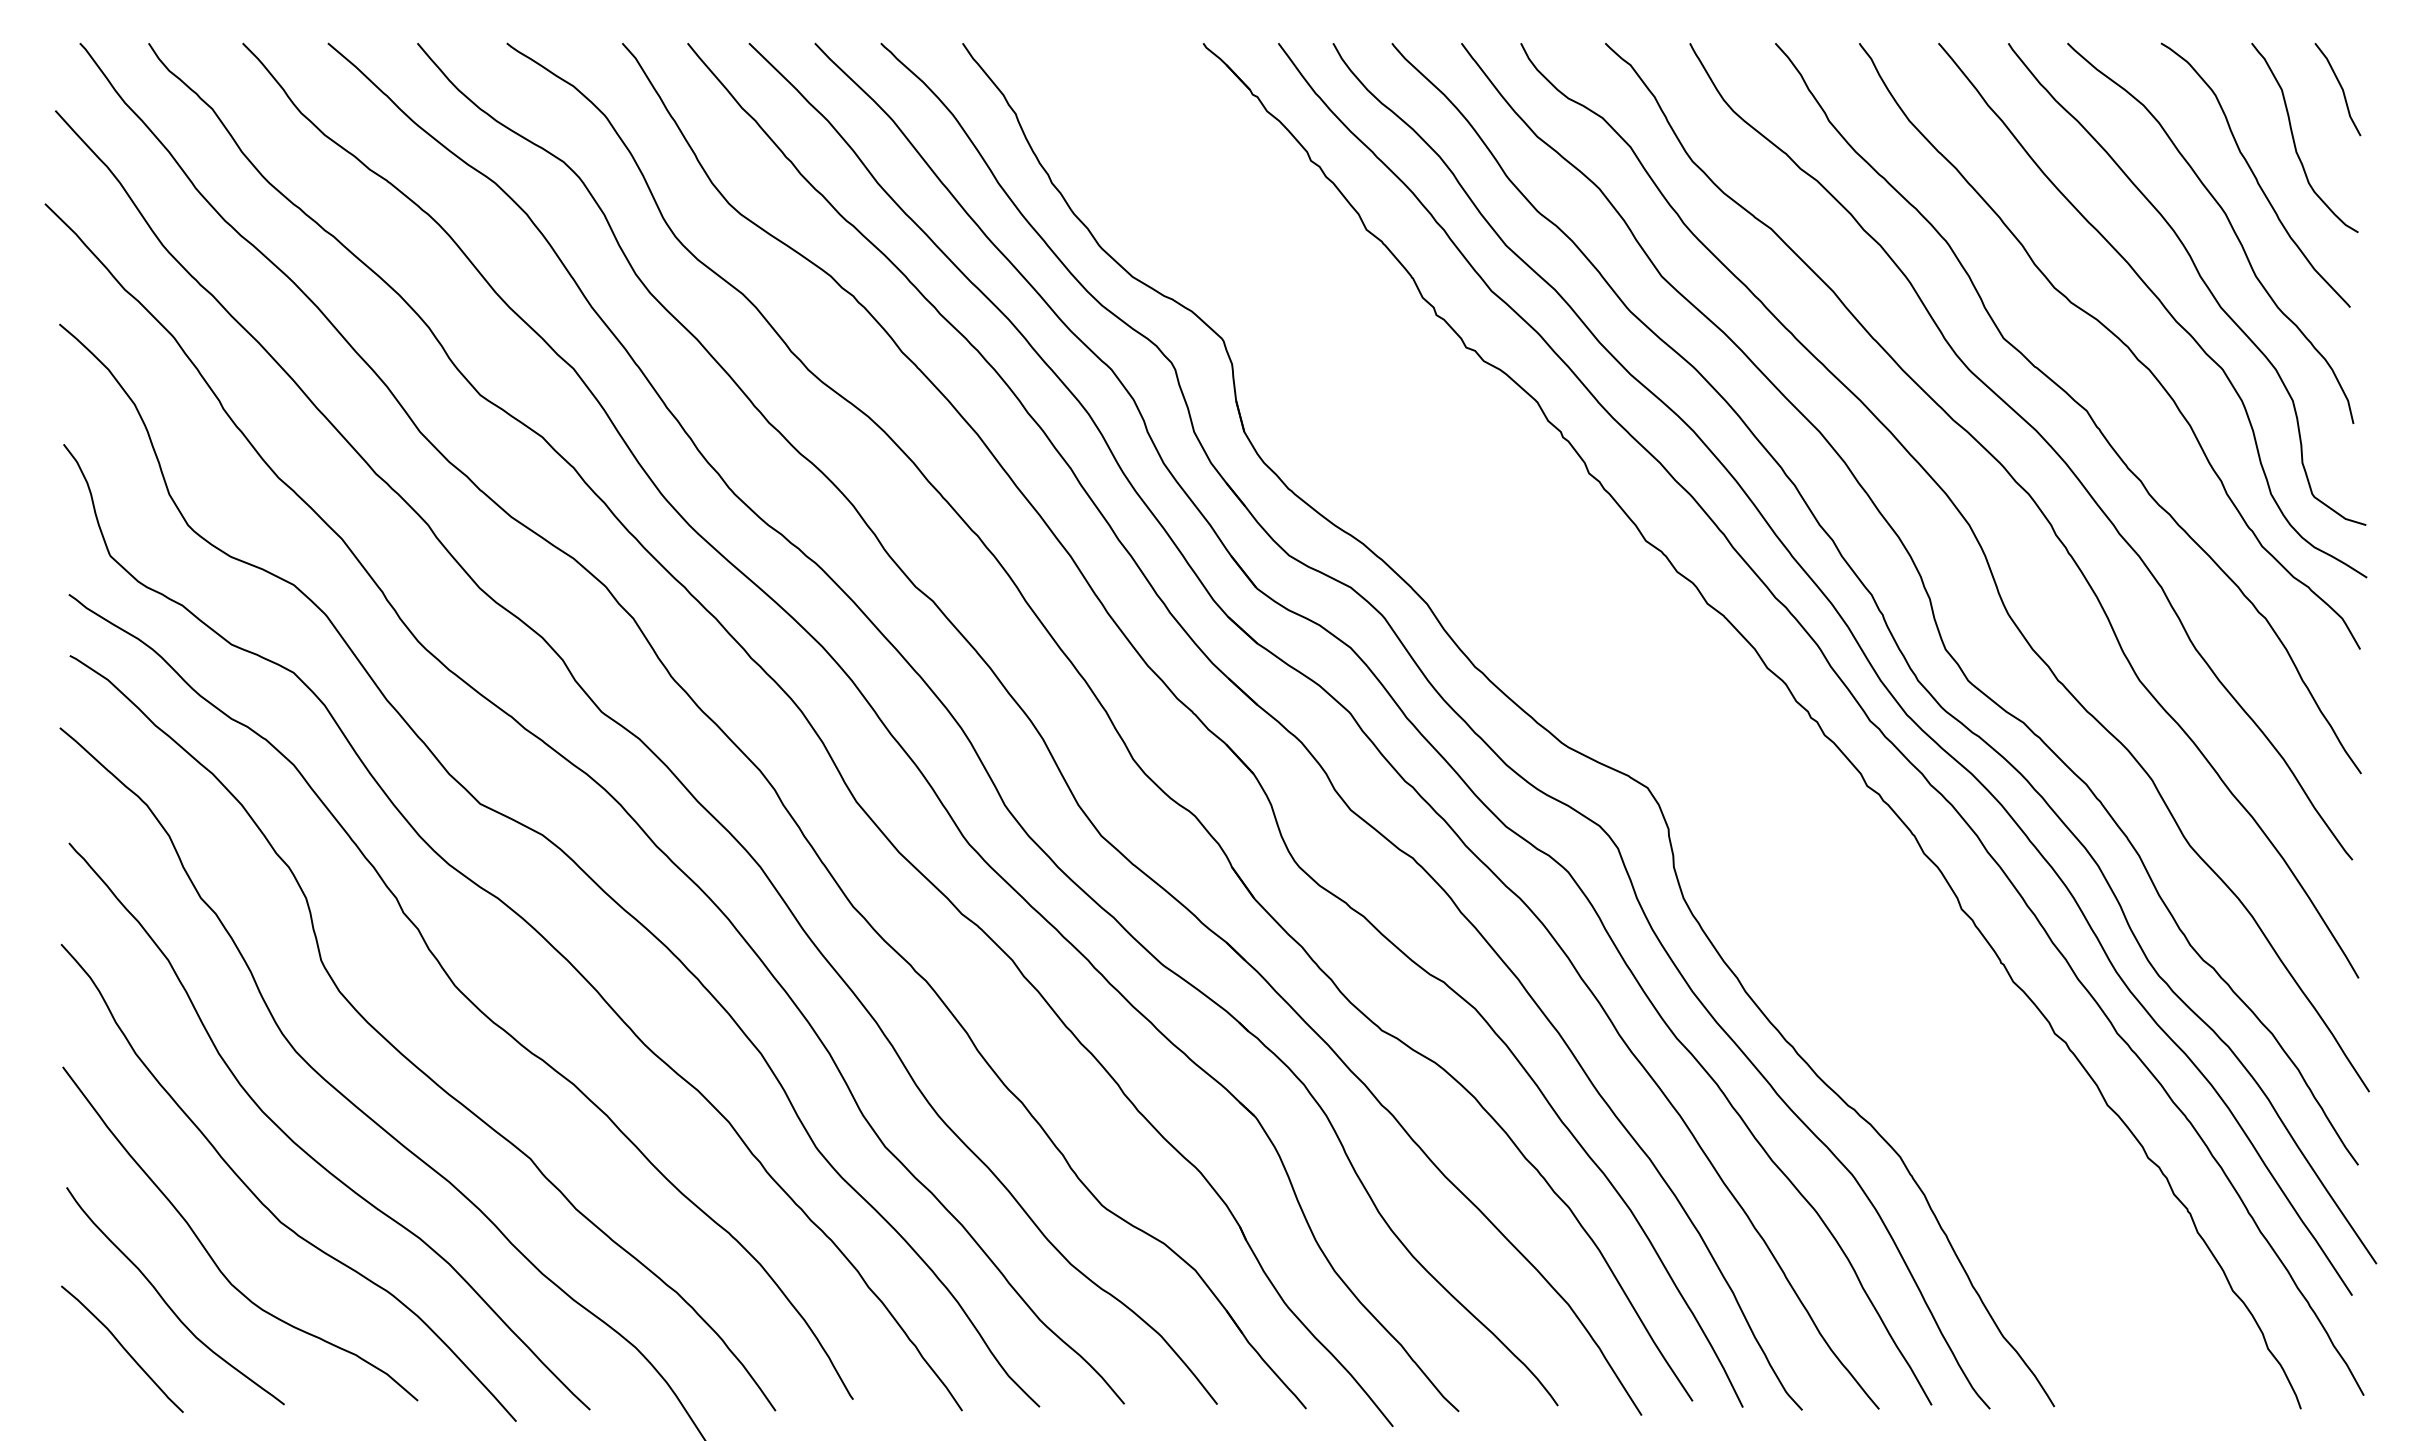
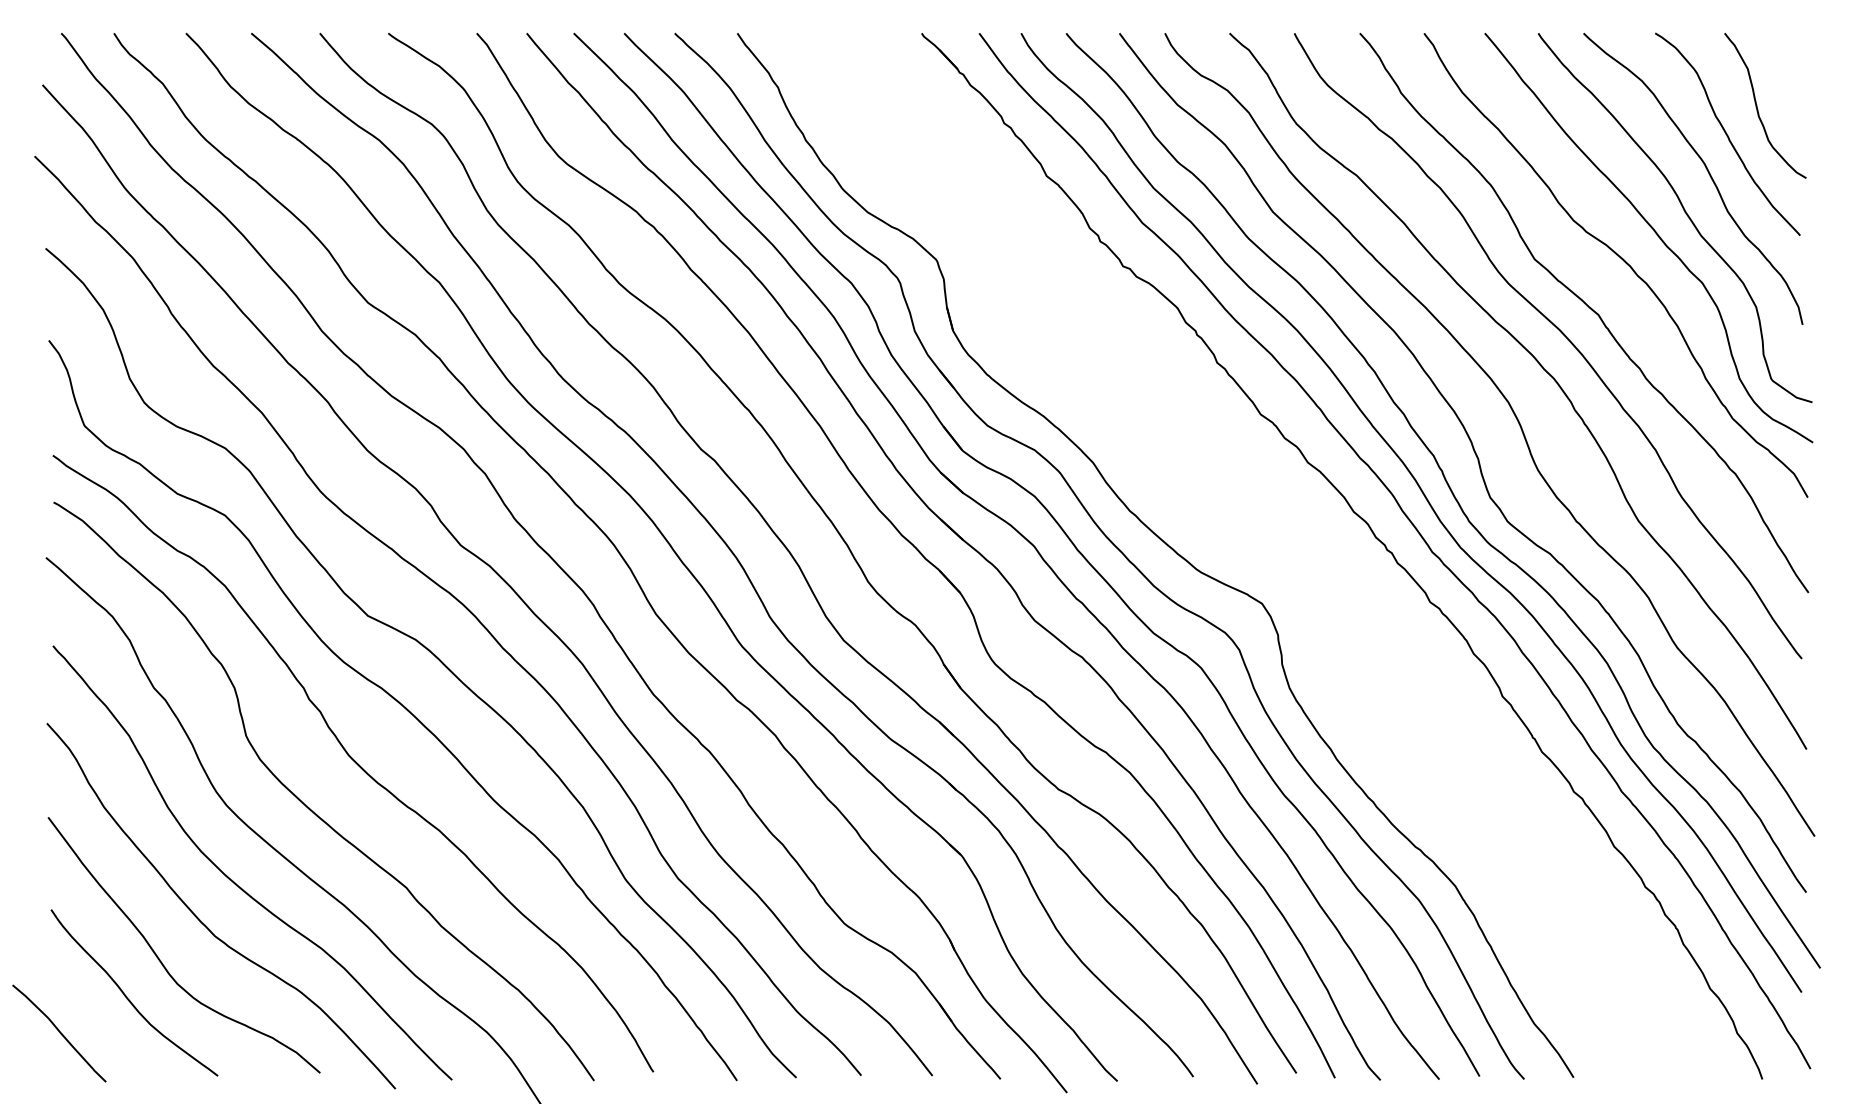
line: (2340, 87) -> (1792, 67), removed
curve: (122, 1348) -> (59, 1032), moved

